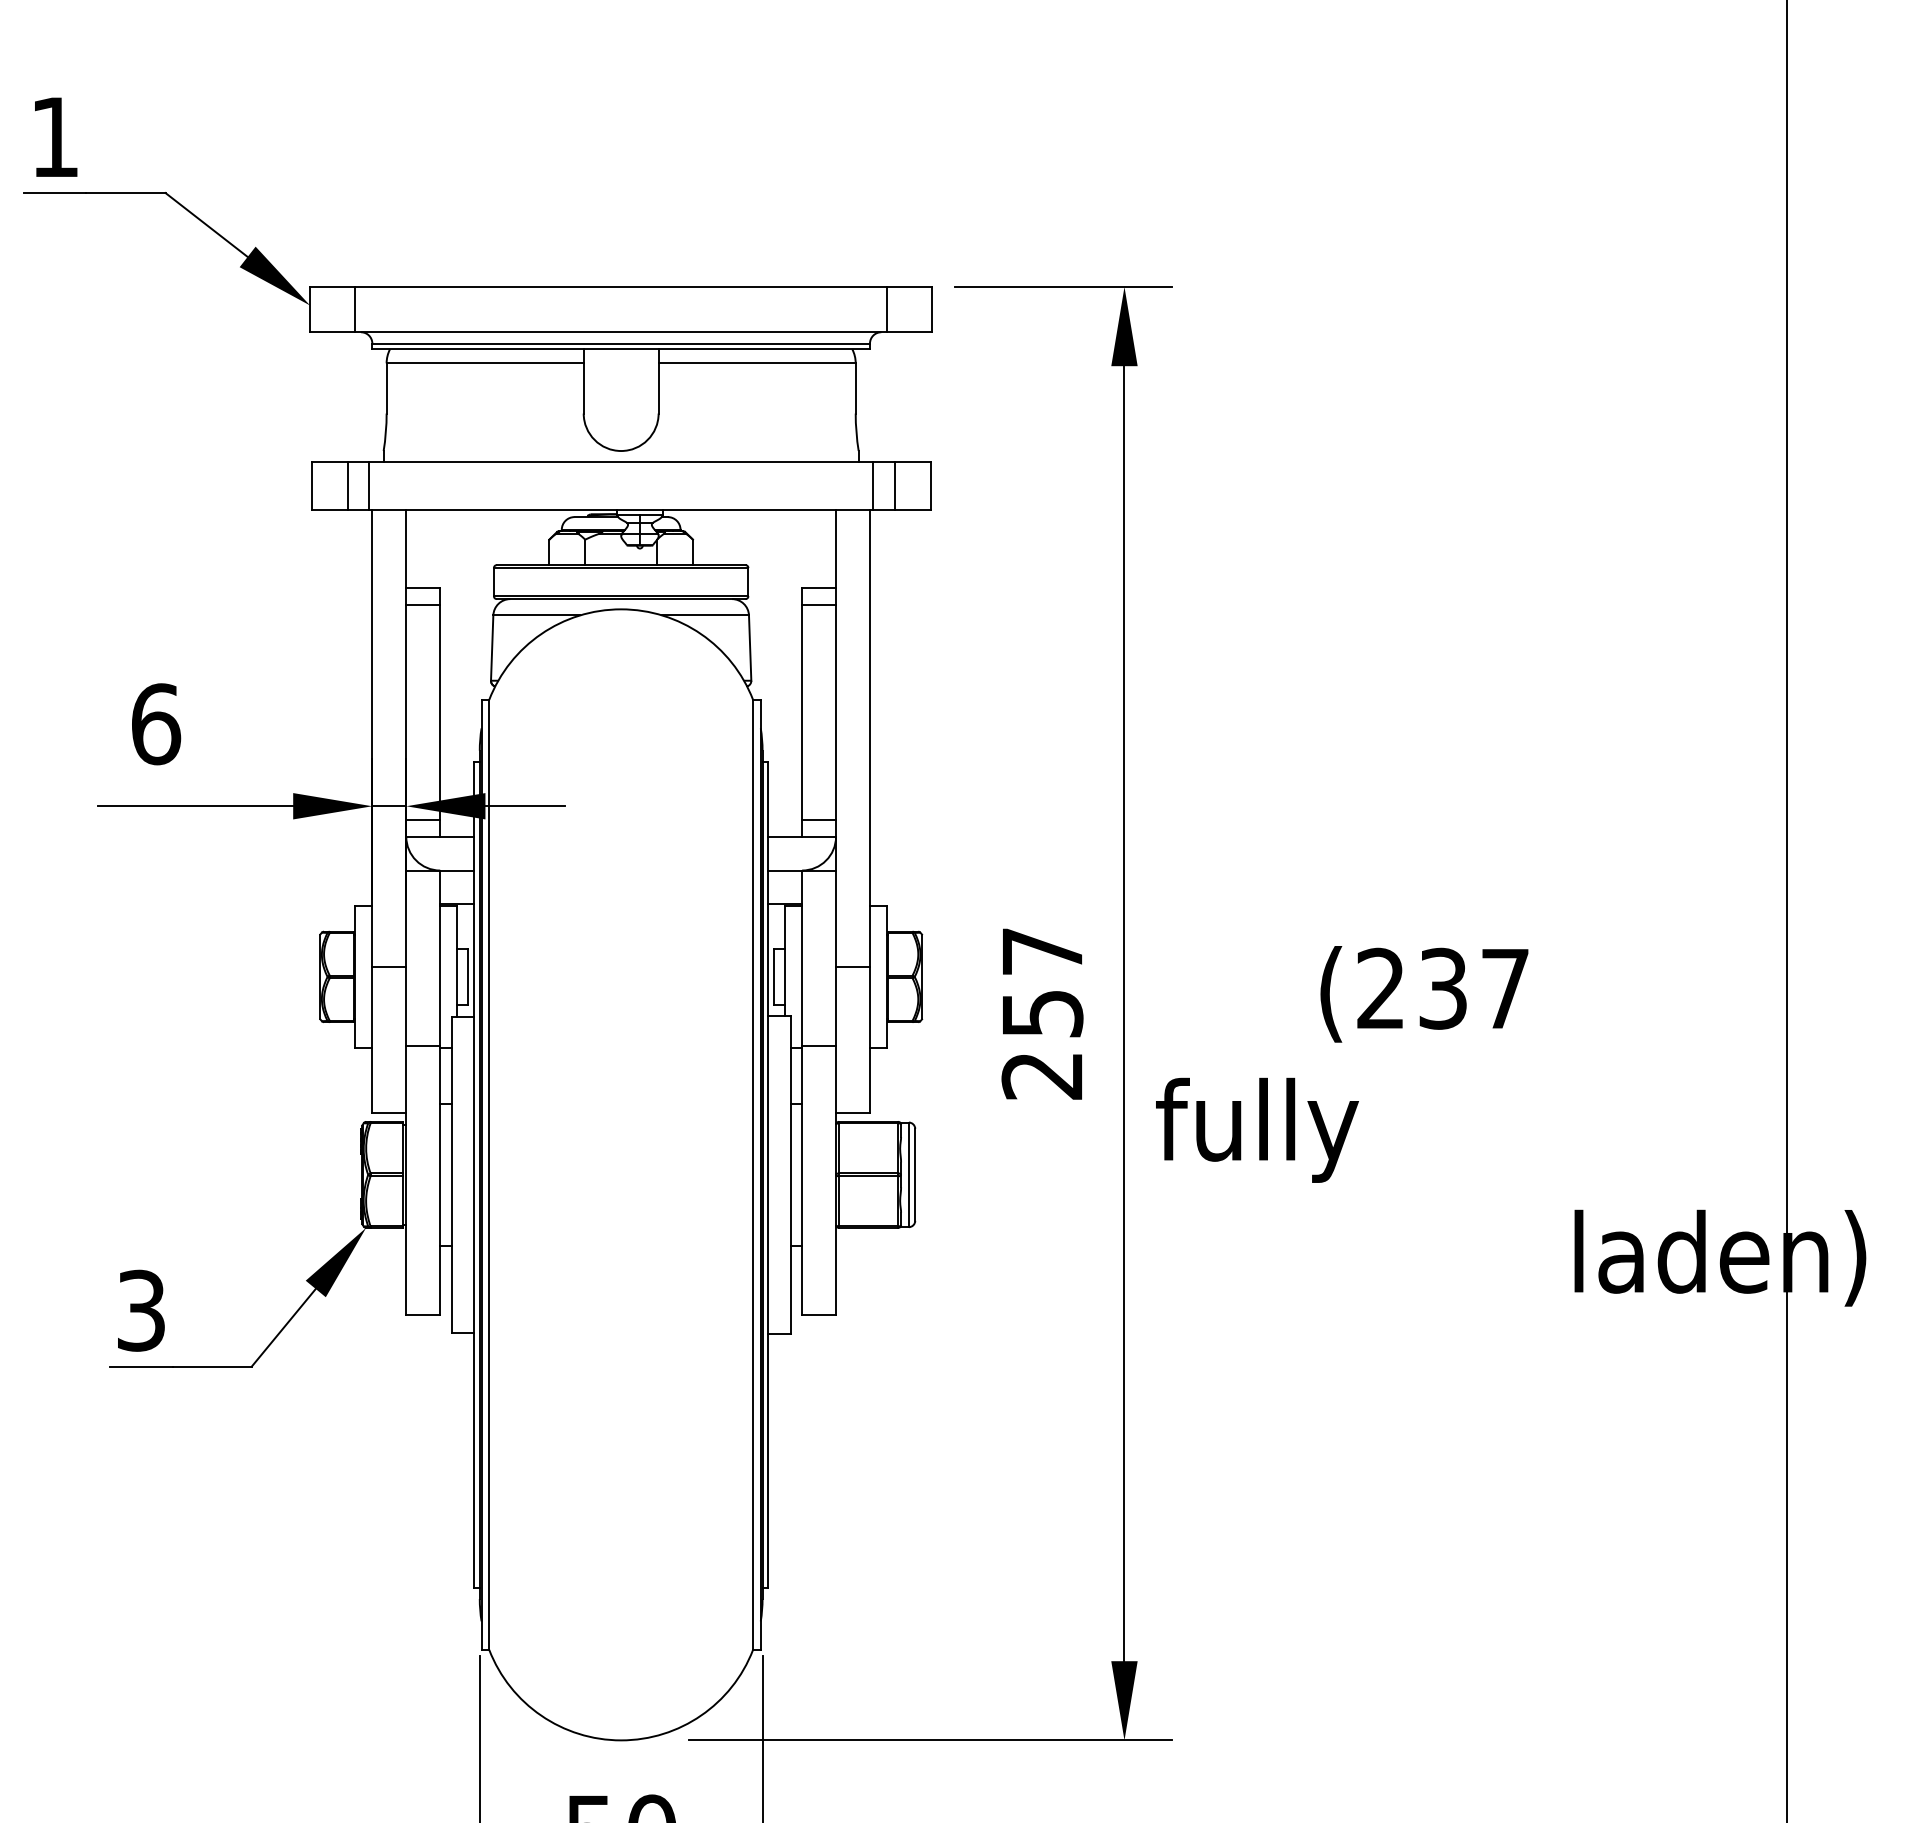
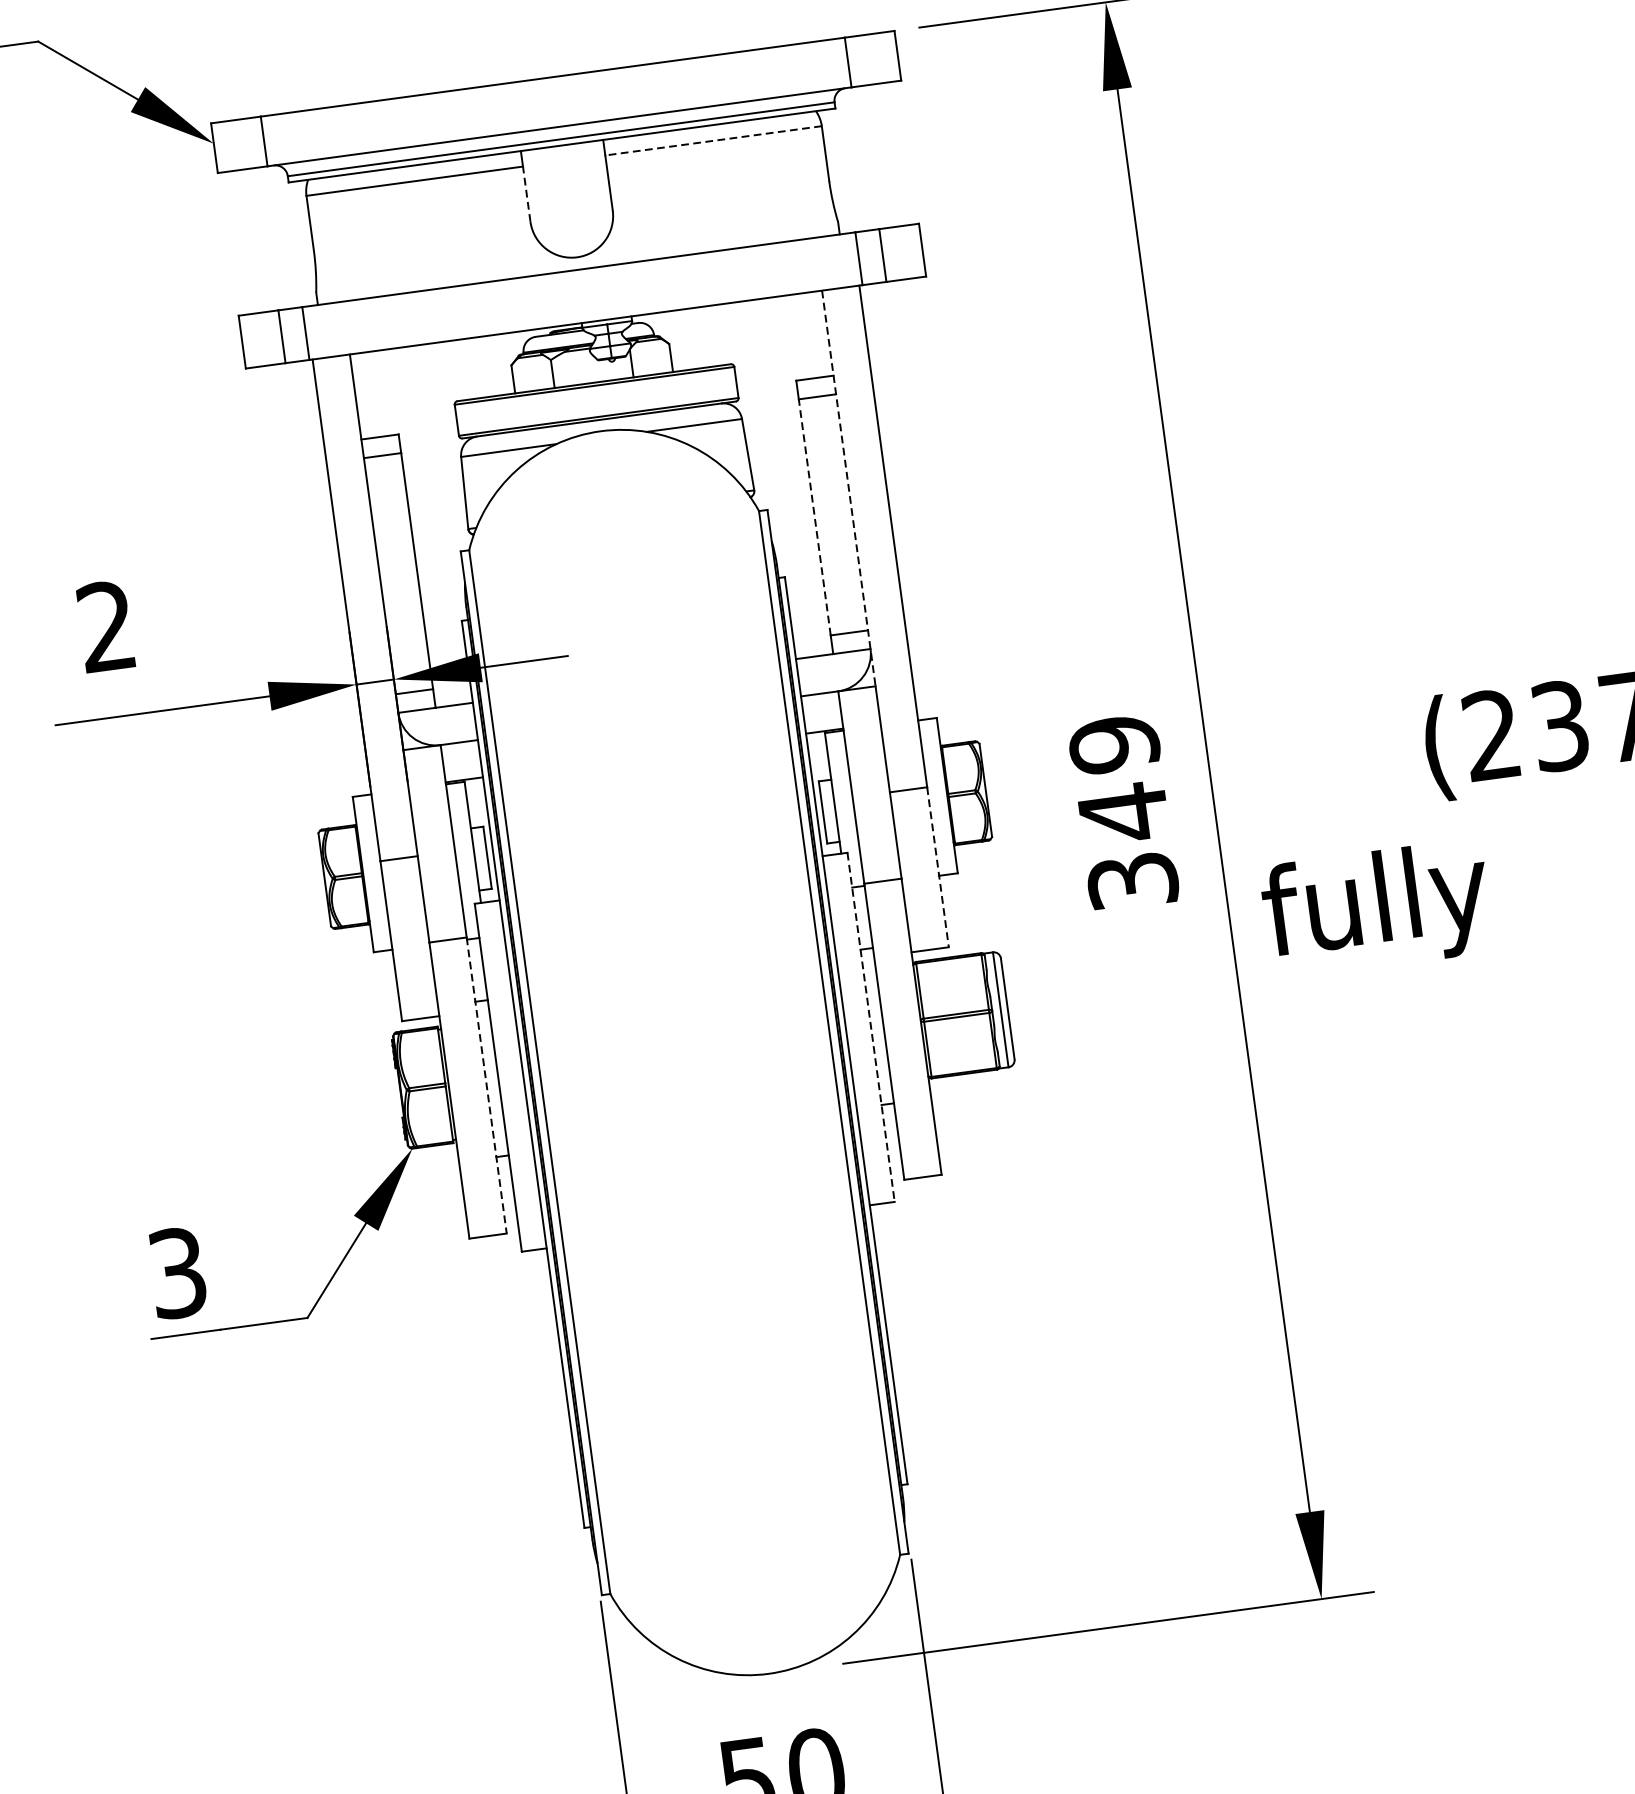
line: (757, 363) -> (713, 140), solid -> dashed
line: (583, 387) -> (526, 193), solid -> dashed
line: (836, 690) -> (849, 488), solid -> dashed
line: (802, 711) -> (815, 516), solid -> dashed
text: (156, 724) -> (107, 626), 6 -> 2
text: (1042, 1013) -> (1123, 812), 257 -> 349
line: (870, 1039) -> (938, 866), solid -> dashed
line: (790, 1174) -> (870, 1027), solid -> dashed
line: (440, 1180) -> (487, 1085), solid -> dashed

